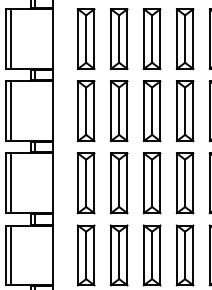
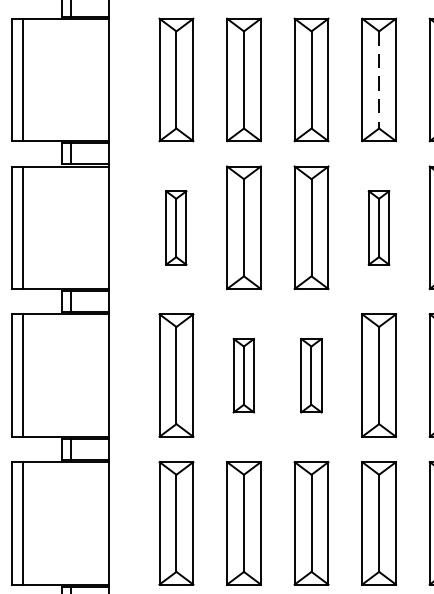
line: (185, 39) -> (379, 80), solid -> dashed
part: (85, 111) -> (174, 228), size x0.6
part: (184, 111) -> (377, 228), size x0.6
part: (118, 183) -> (242, 375), size x0.6
part: (151, 183) -> (310, 375), size x0.6

